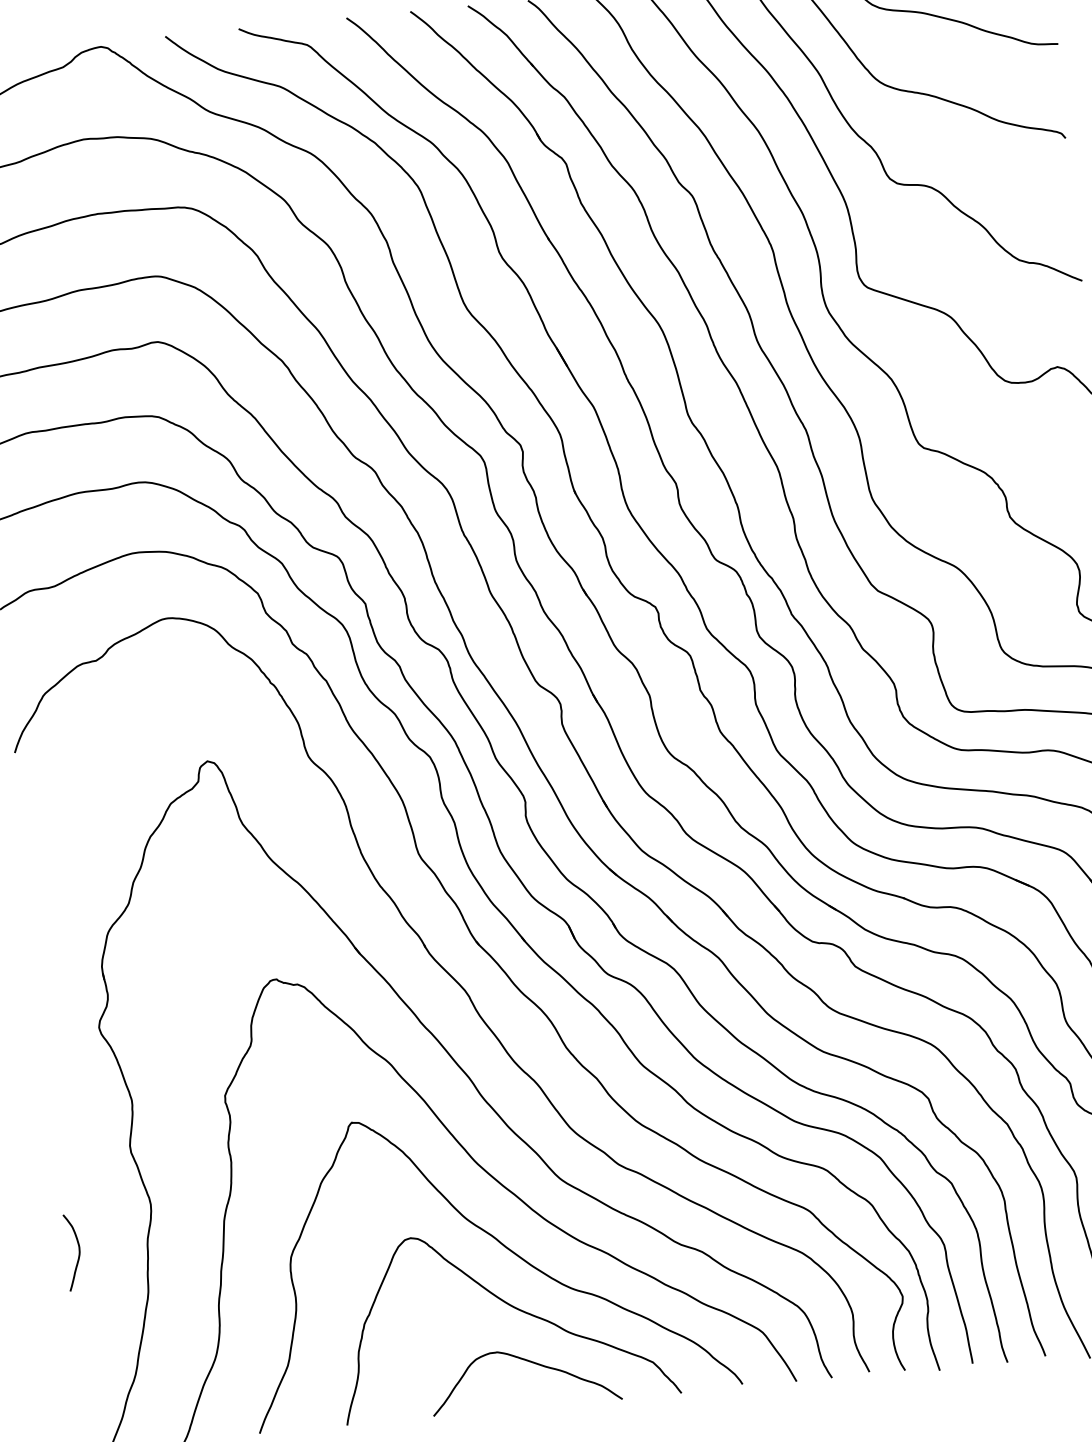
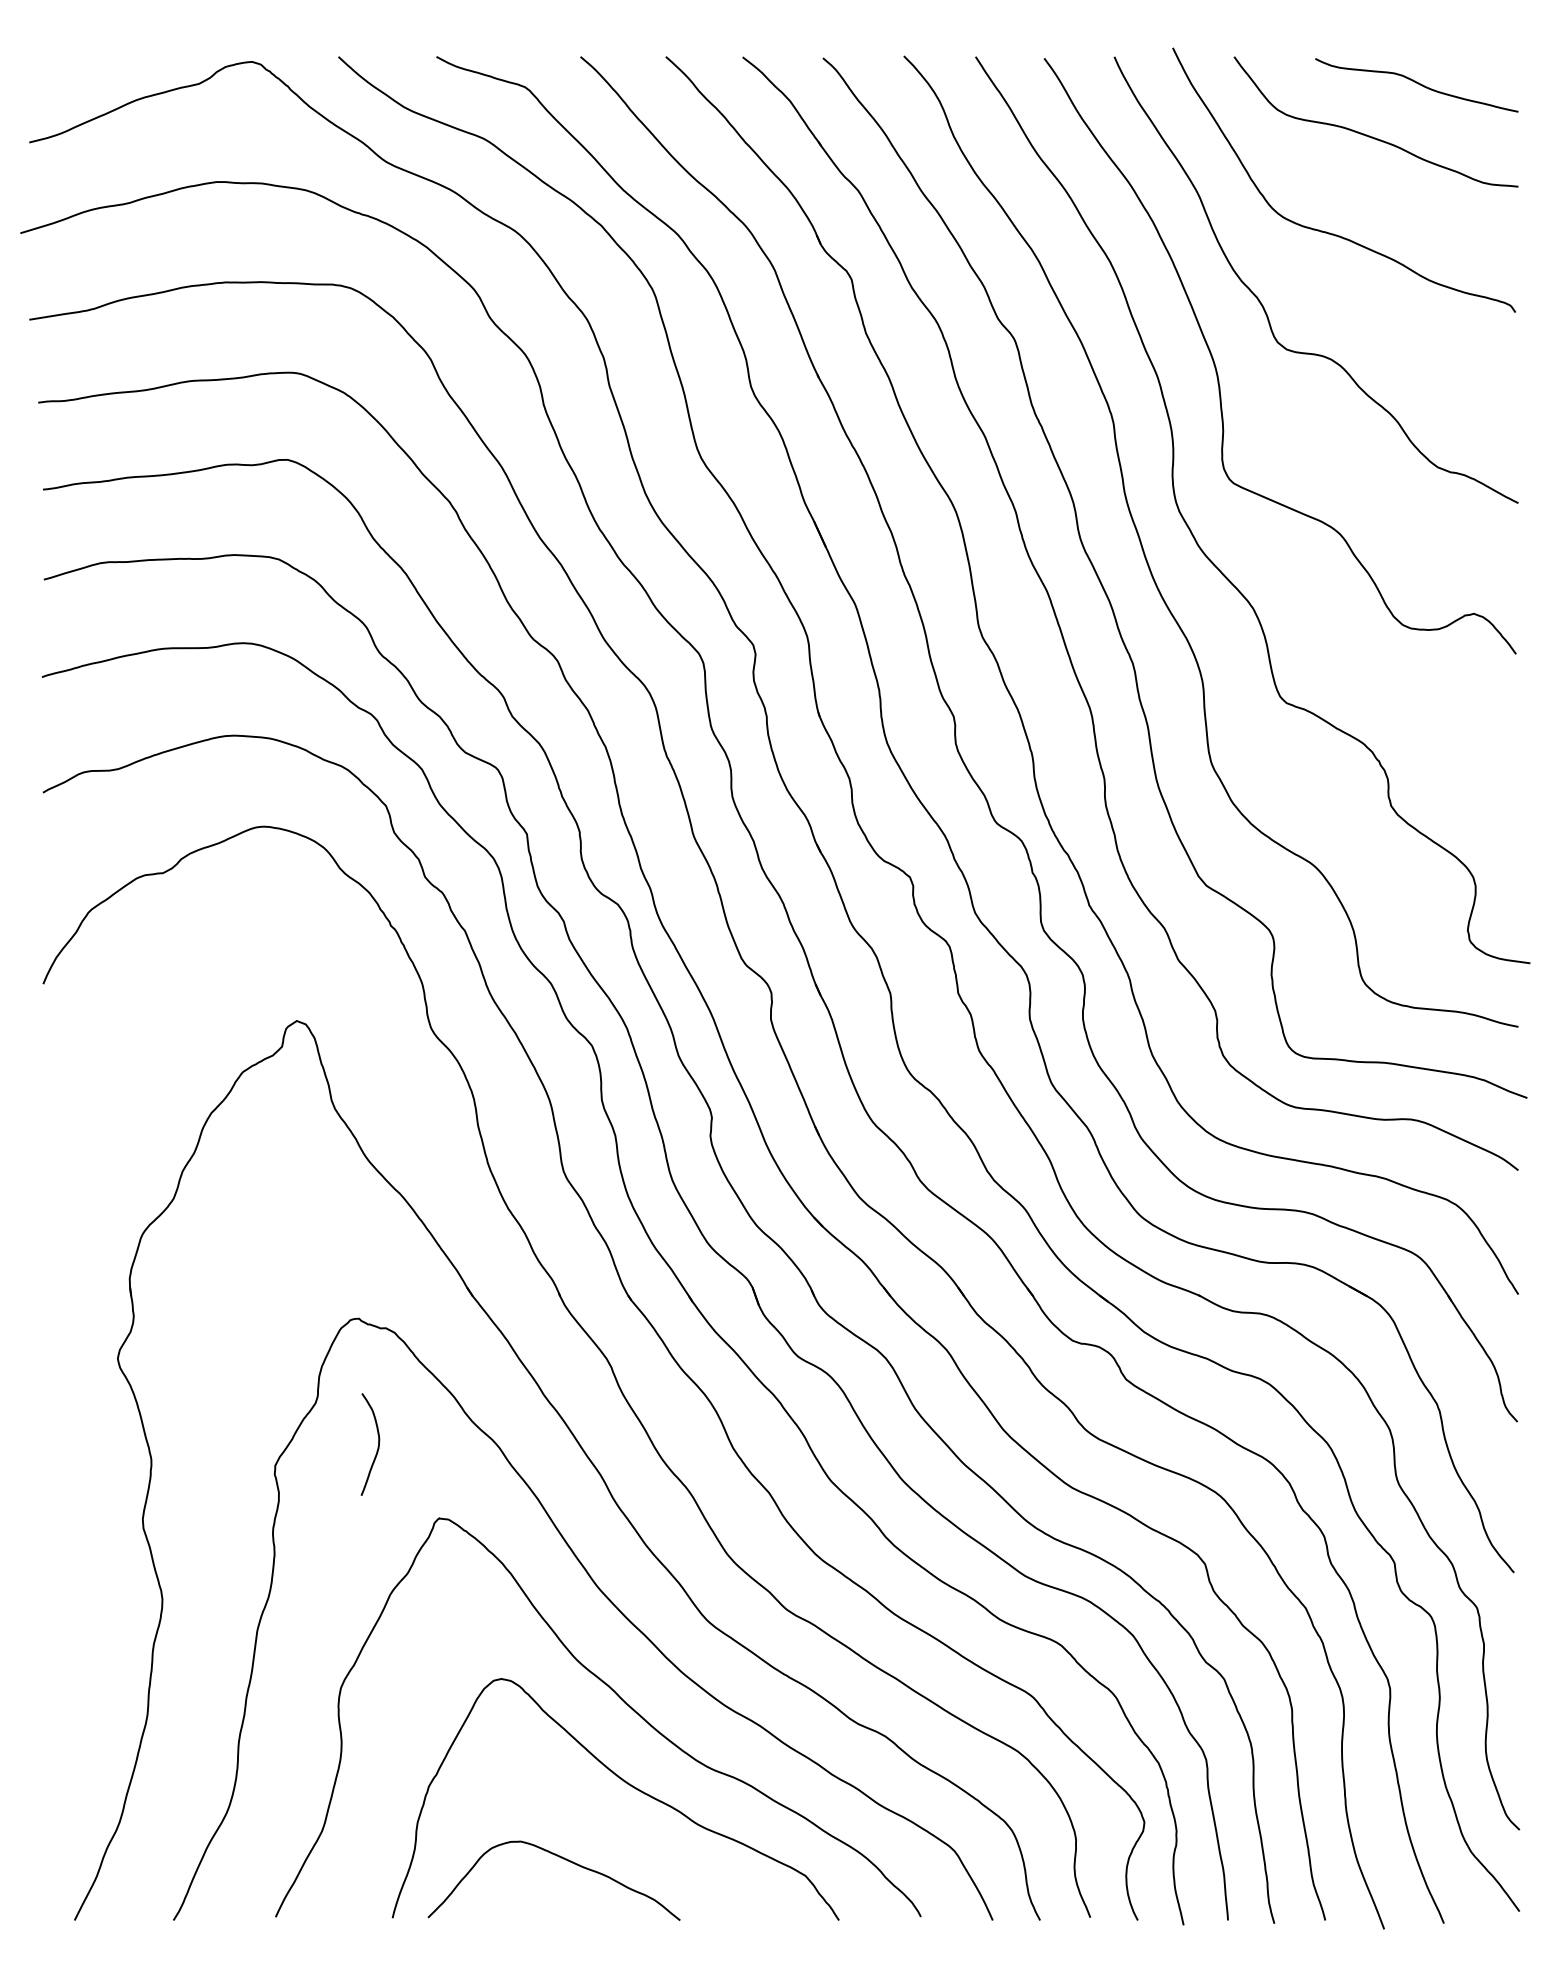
curve: (78, 1253) -> (377, 1446), moved
curve: (530, 1362) -> (563, 1859), moved

